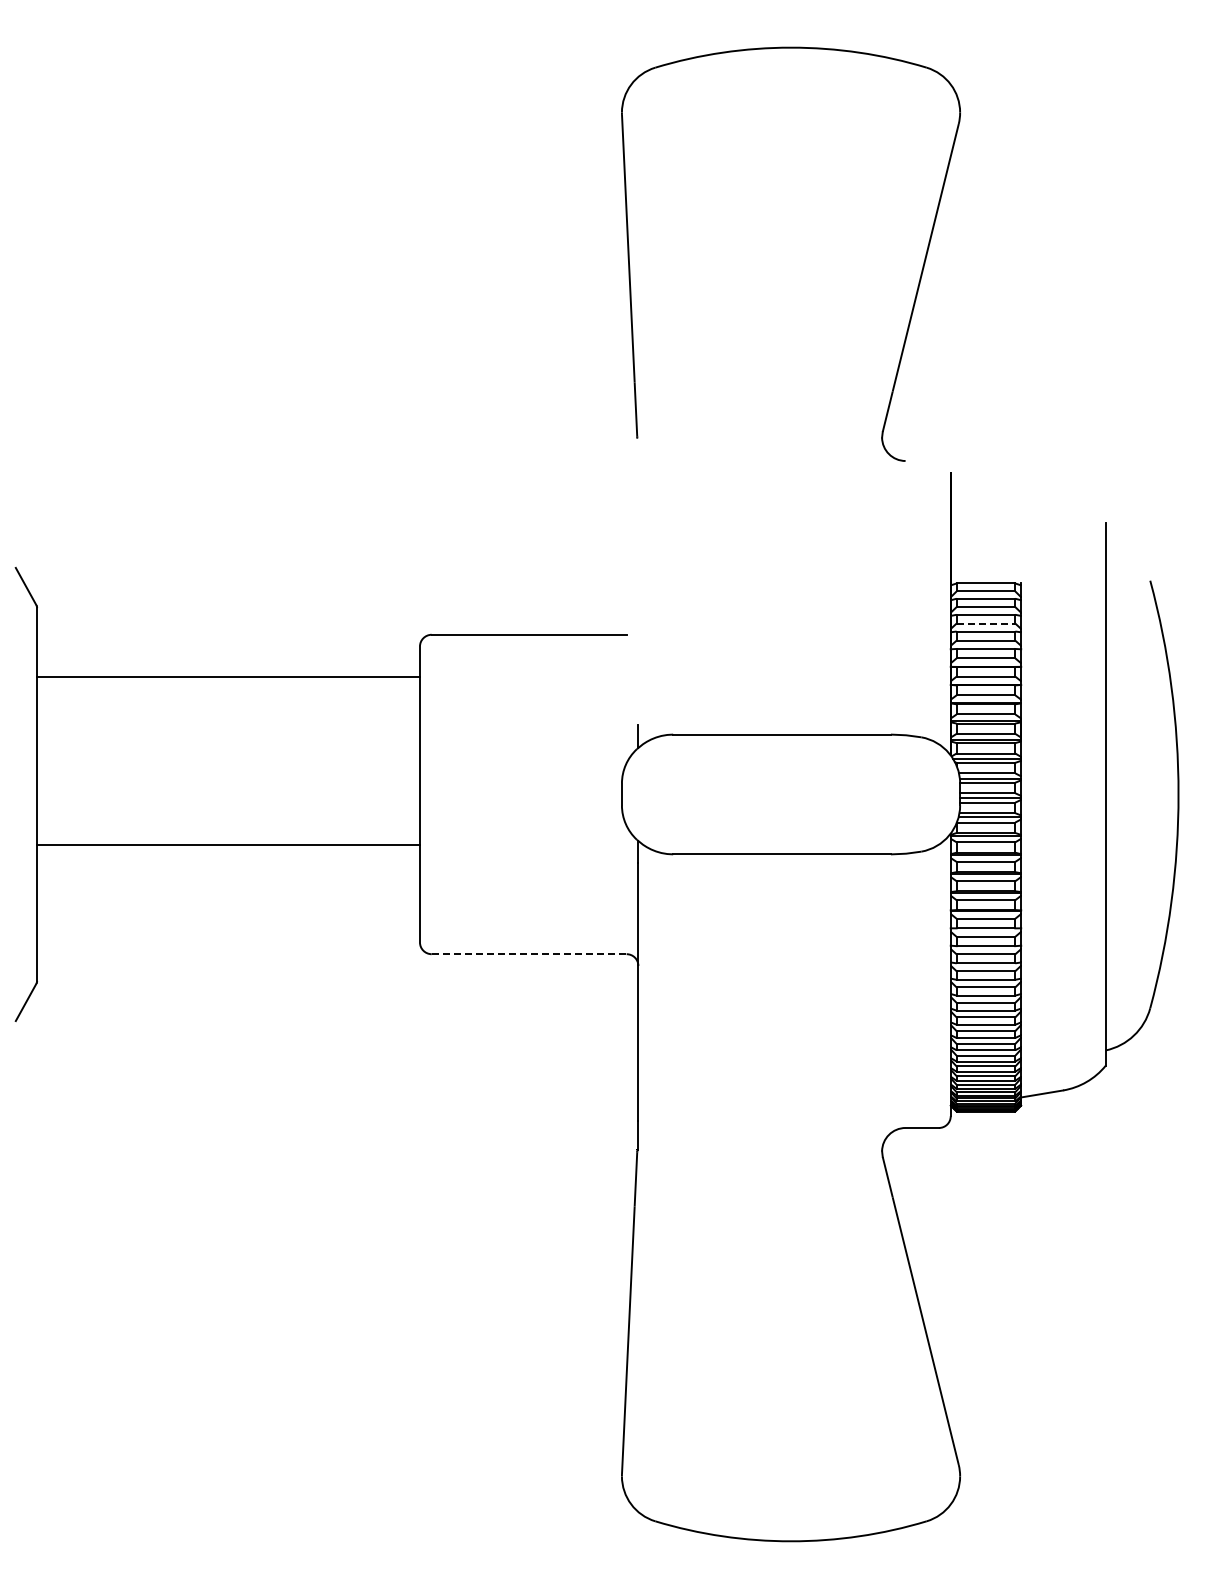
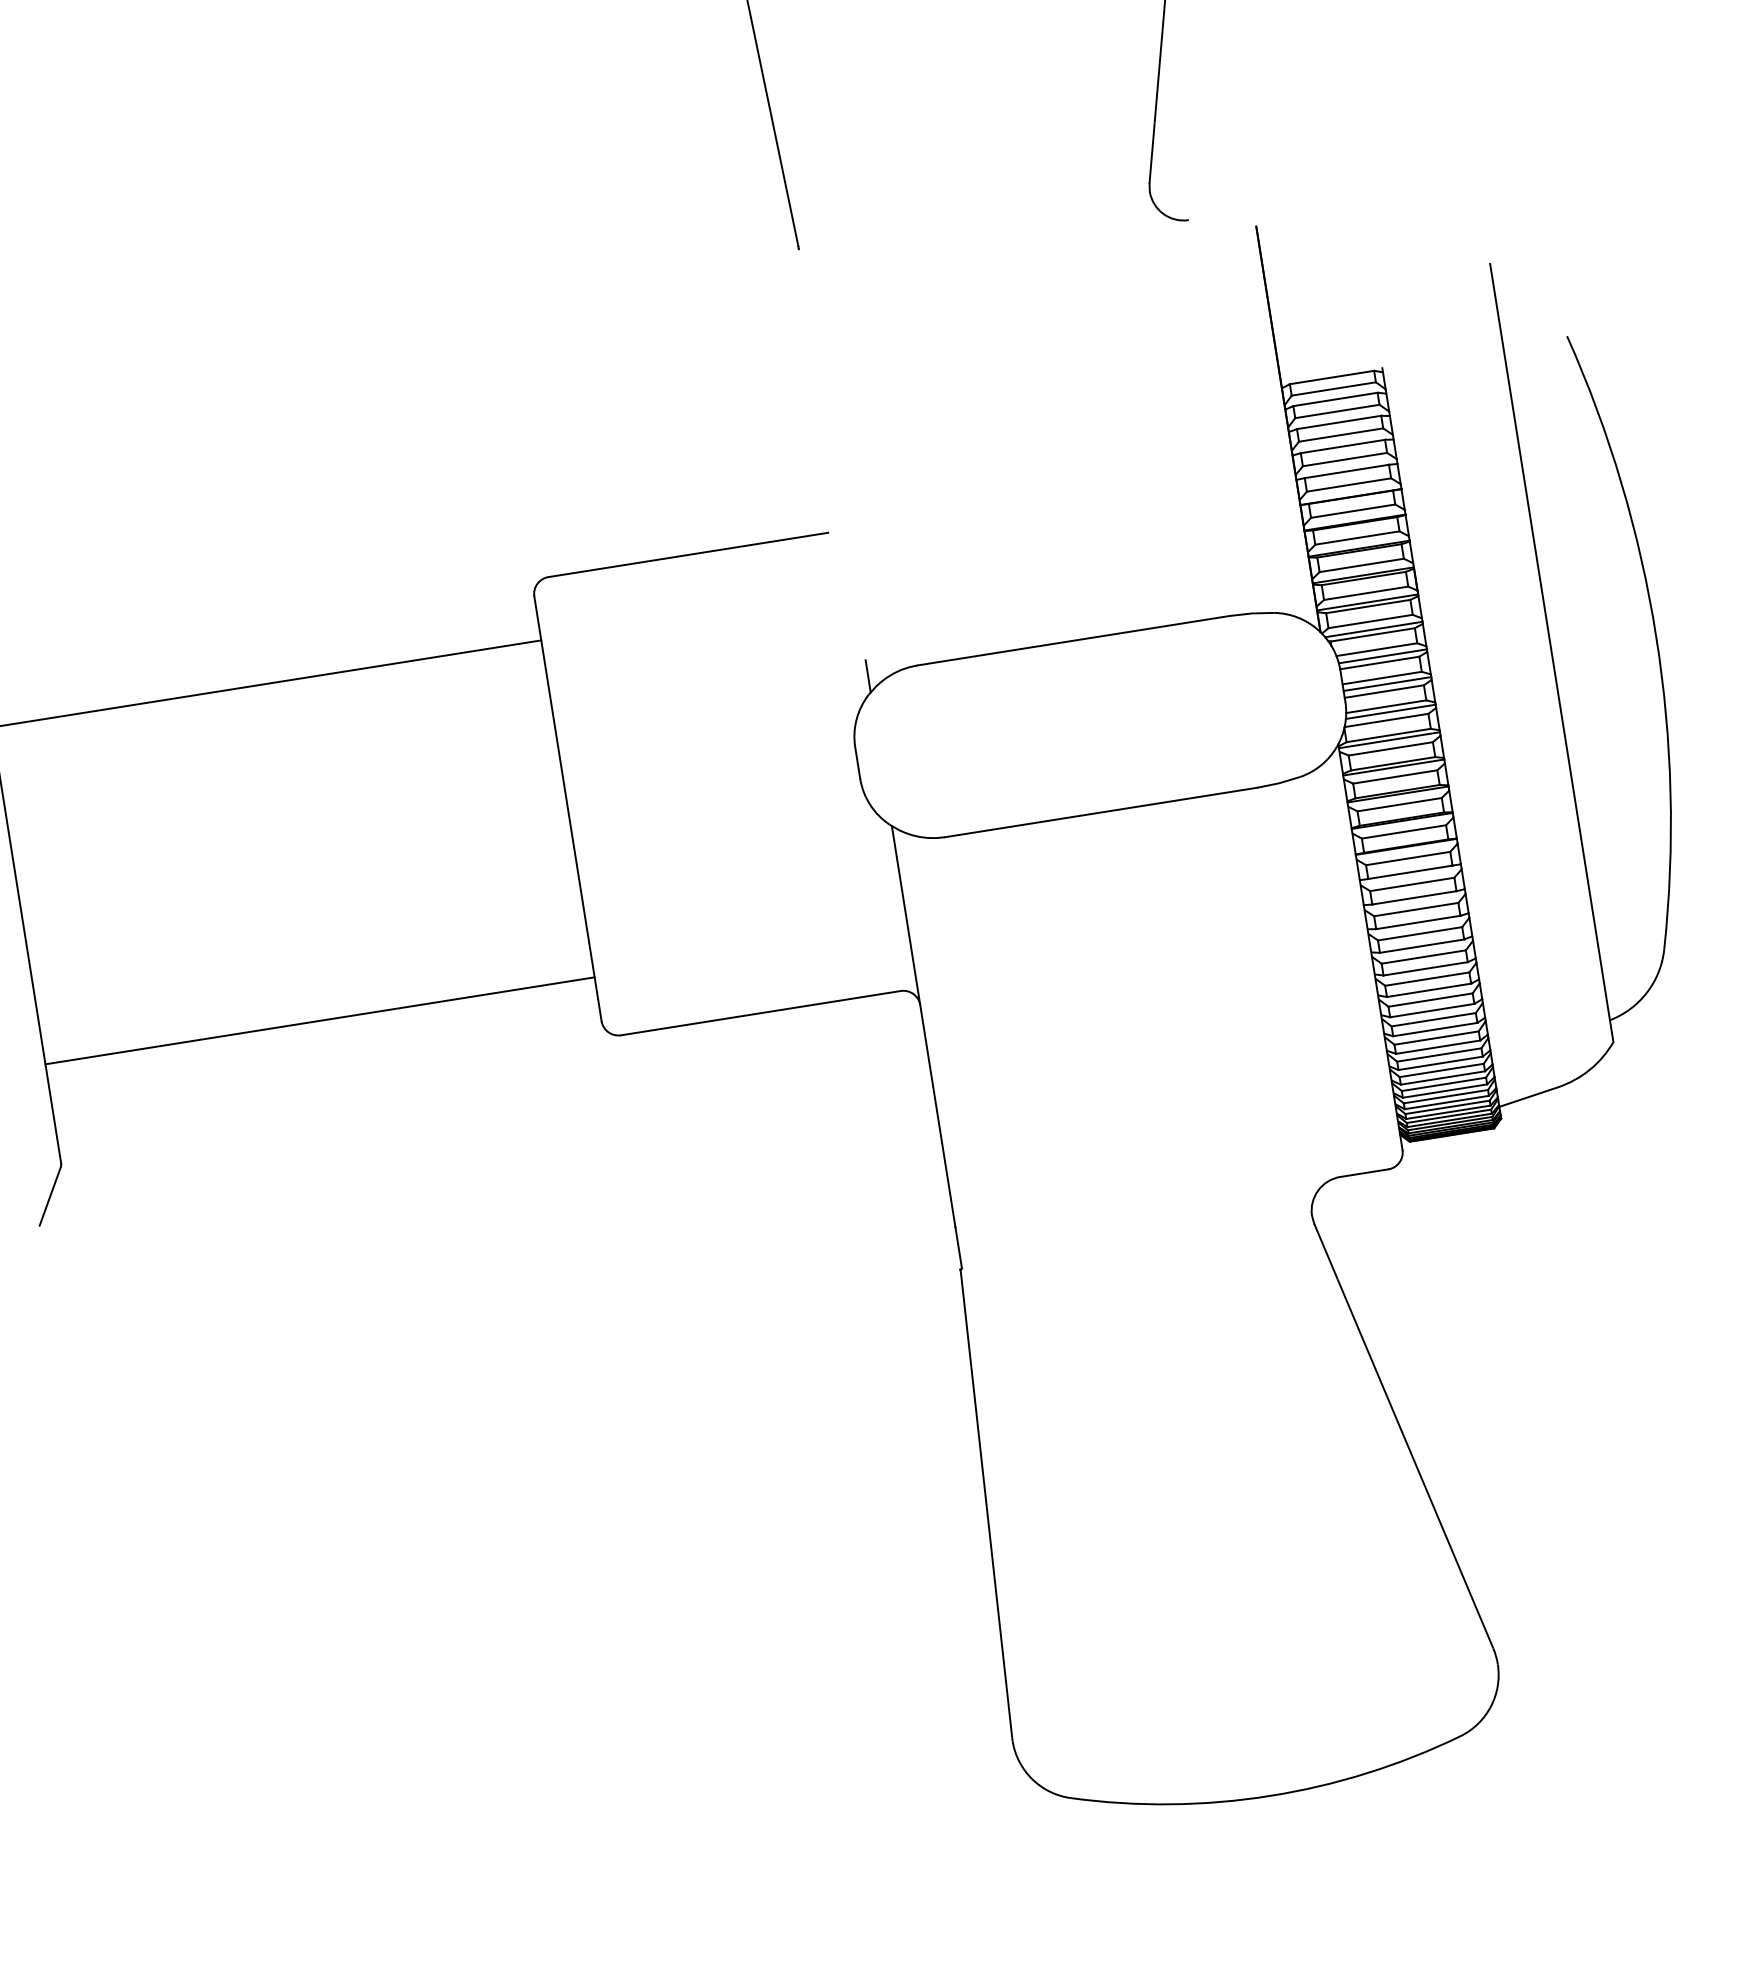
line: (986, 623) -> (1341, 434), dashed -> solid
line: (228, 844) -> (319, 1020), moved
line: (529, 954) -> (761, 1013), dashed -> solid

